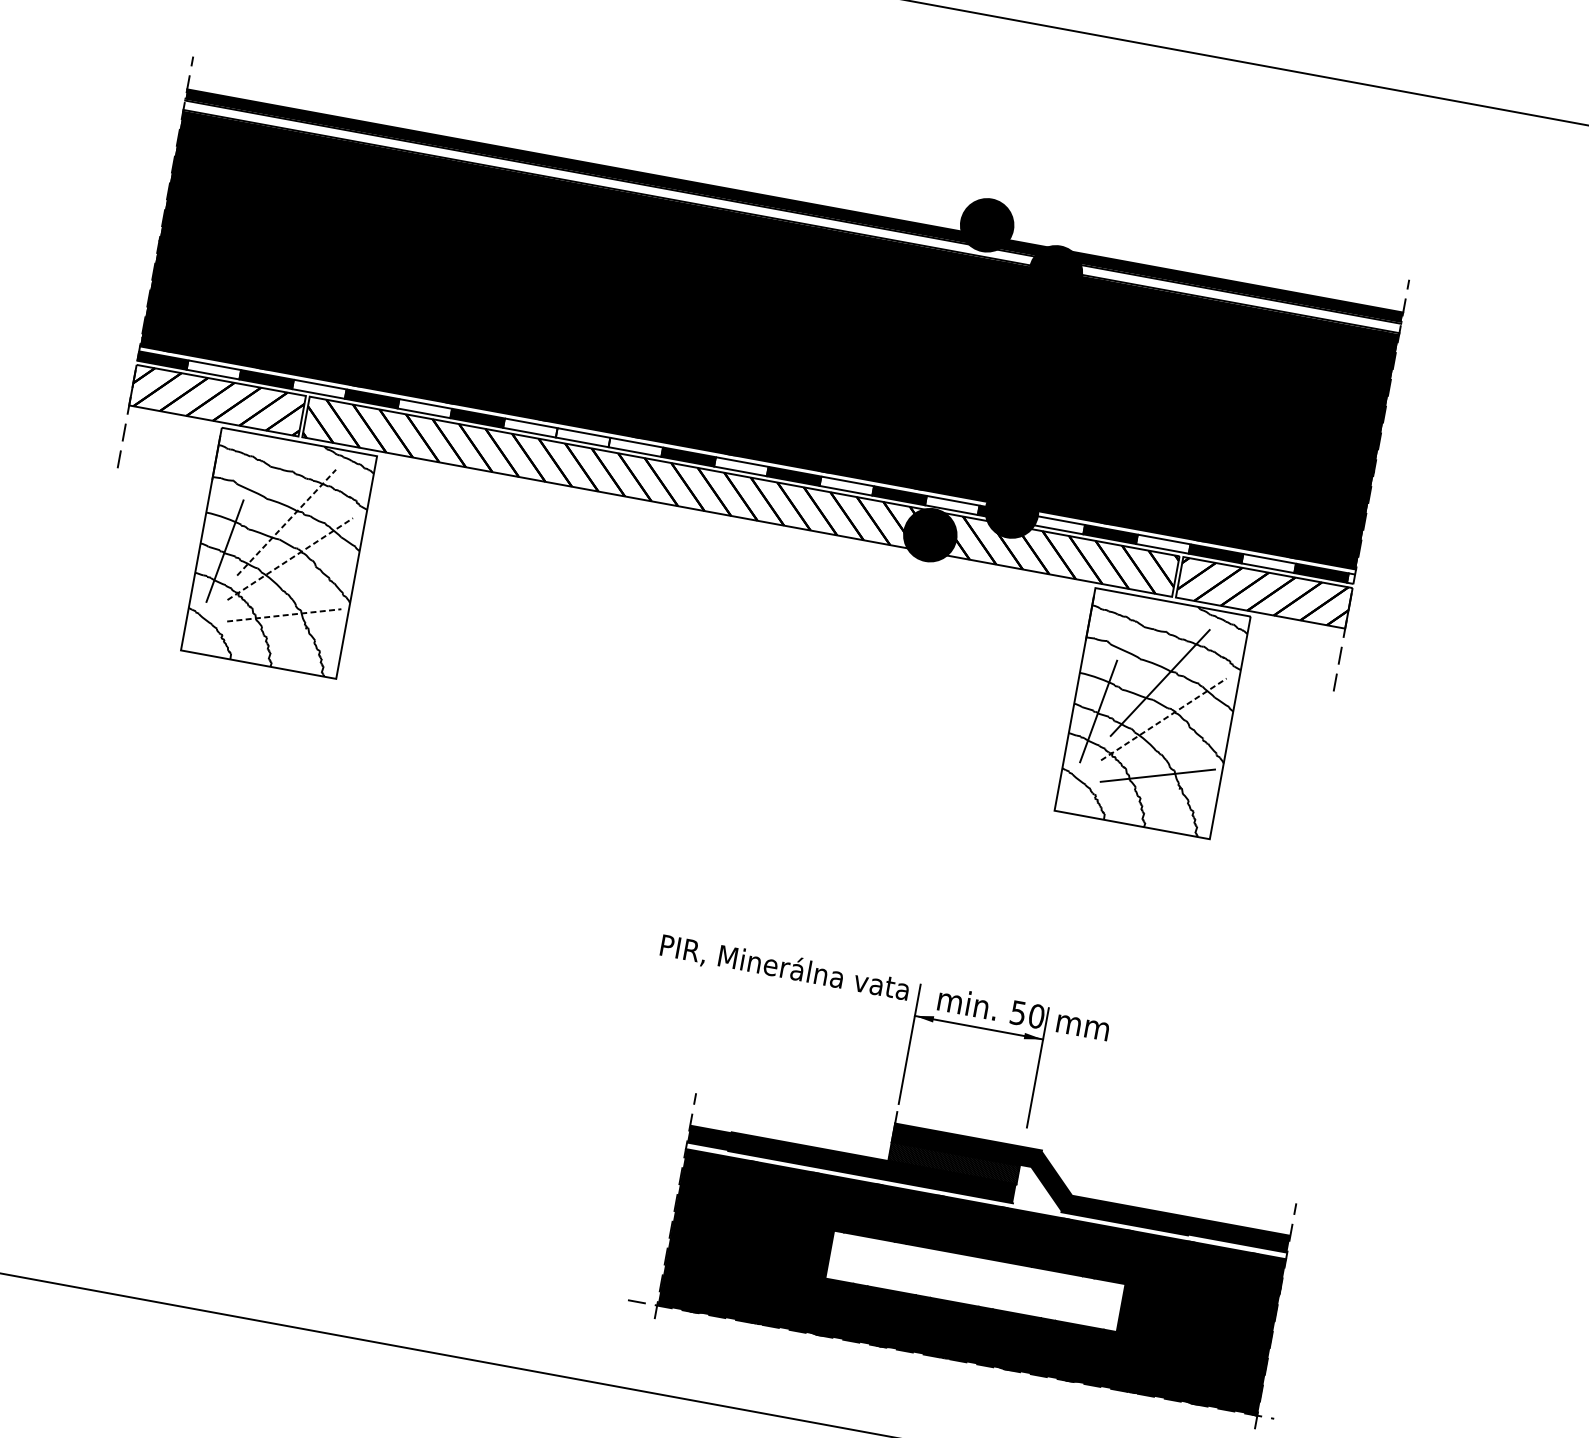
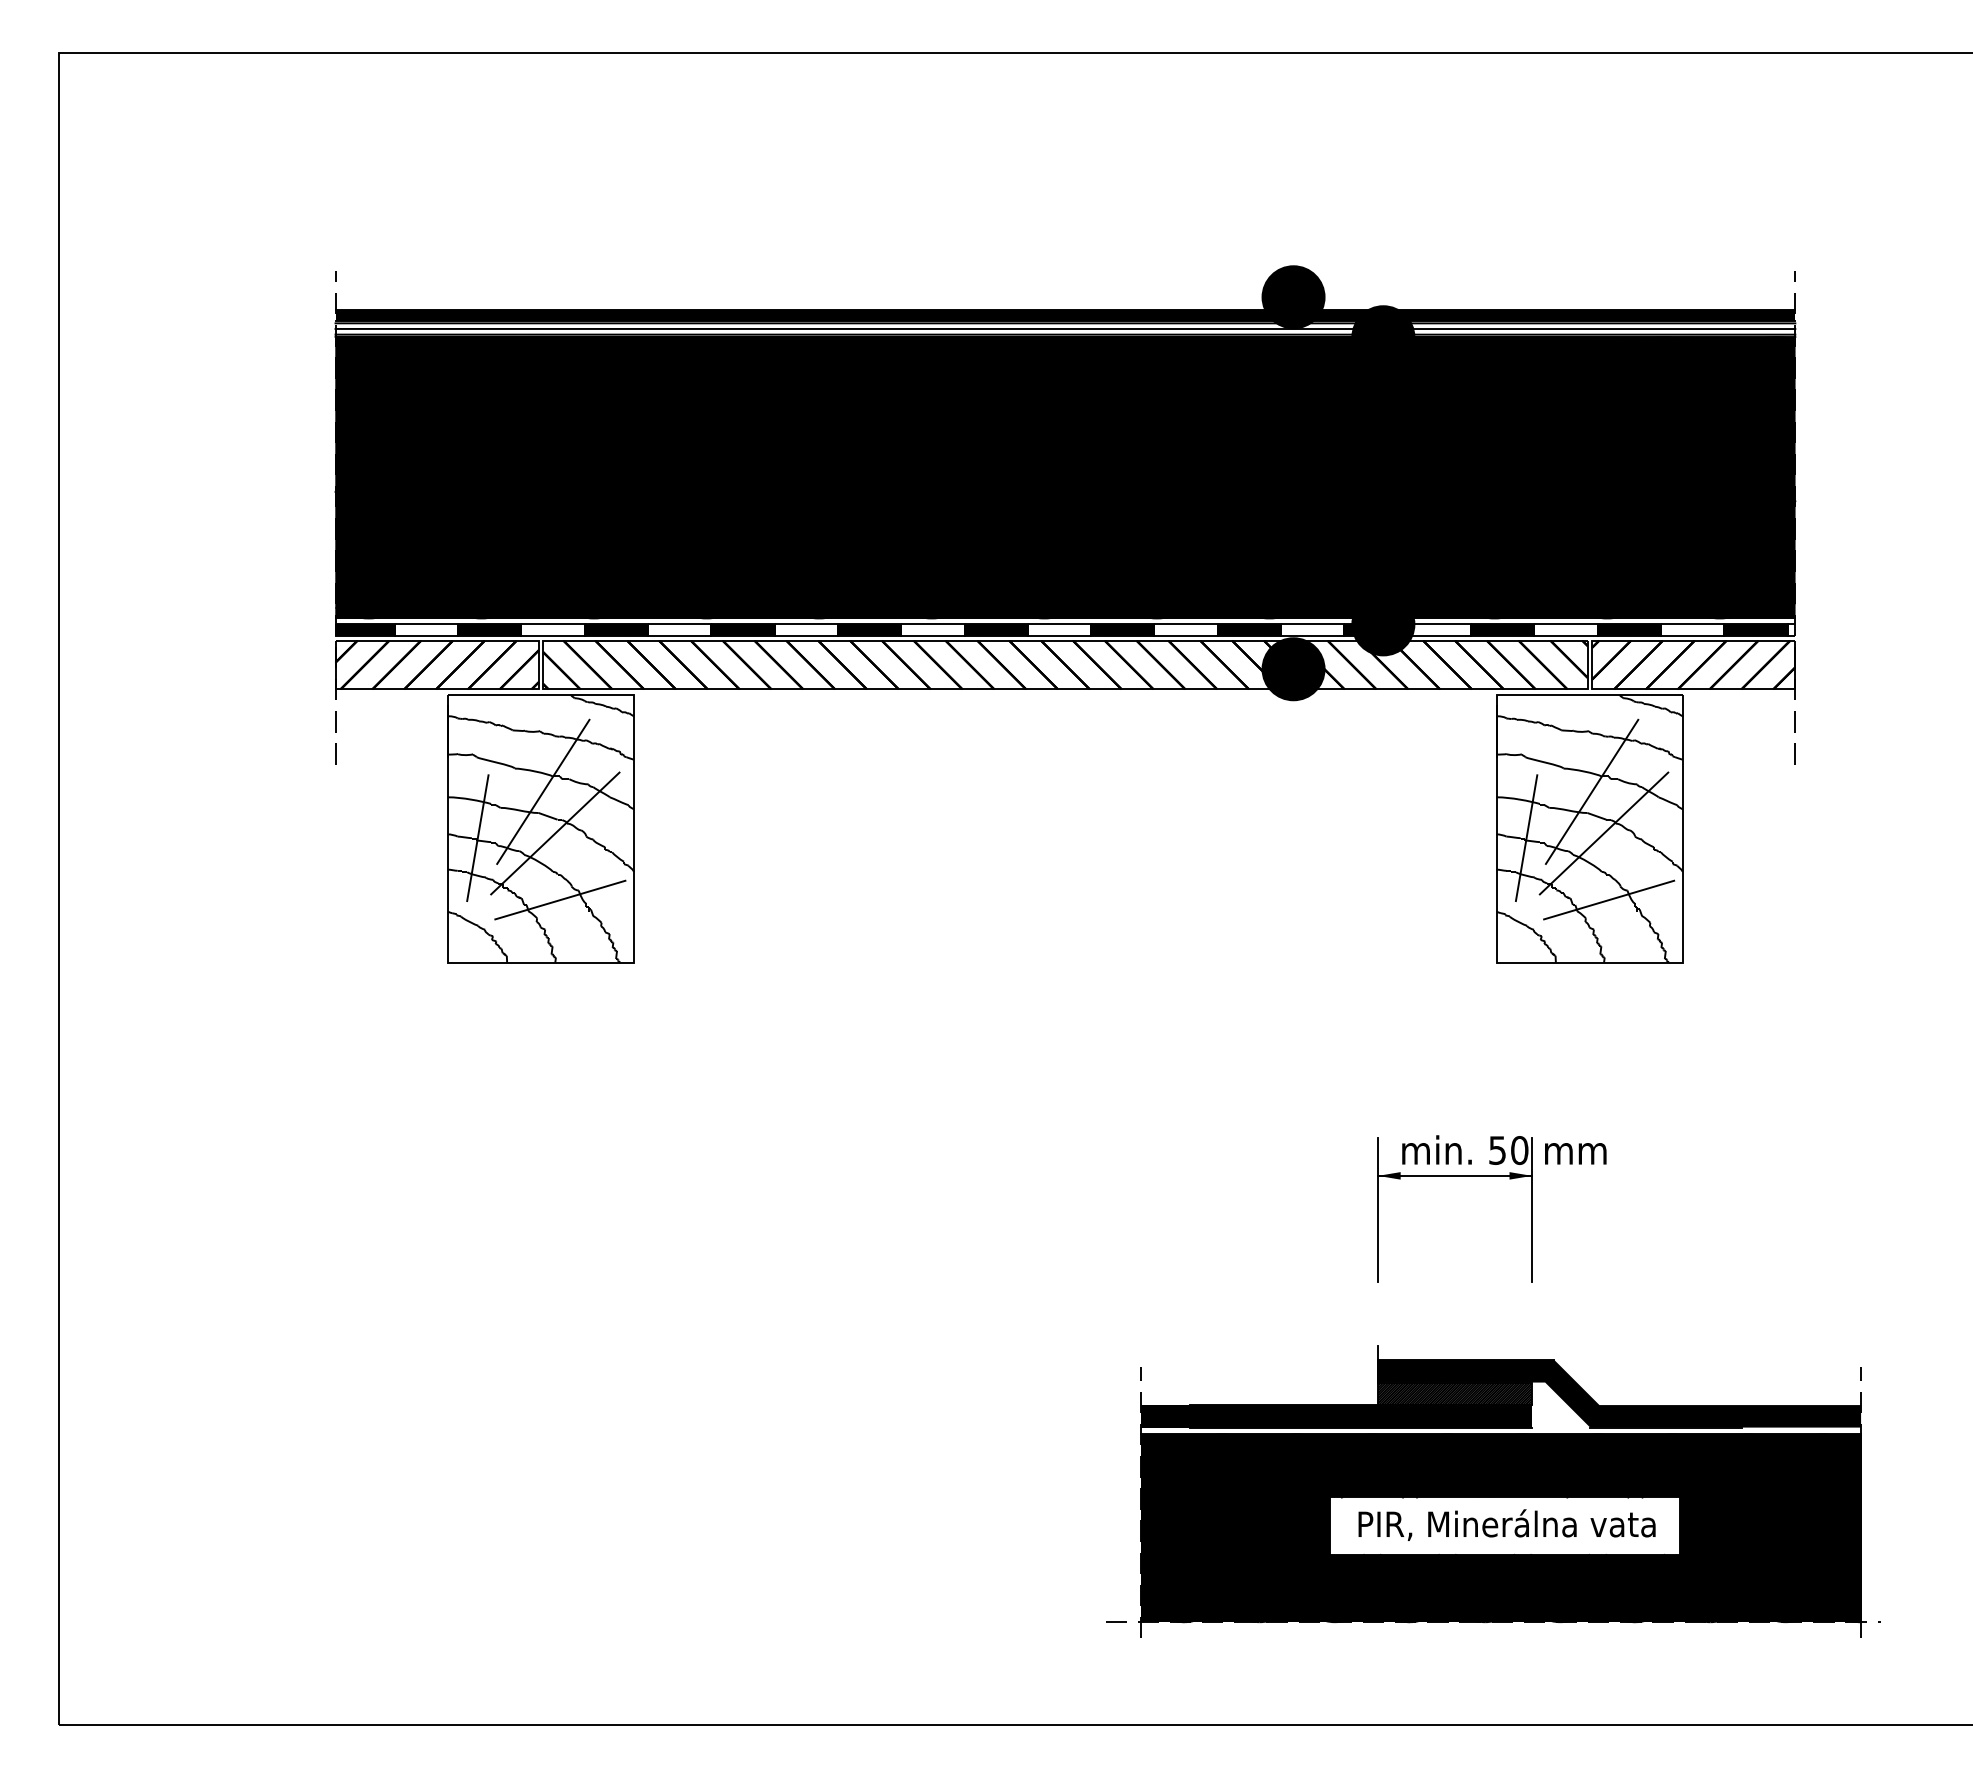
line: (792, 216) -> (1065, 328), added
fill: (583, 437) -> (869, 629), added
line: (286, 522) -> (543, 791), dashed -> solid
line: (290, 559) -> (555, 833), dashed -> solid
line: (284, 615) -> (560, 900), dashed -> solid
line: (1164, 719) -> (1604, 833), dashed -> solid
text: (784, 967) -> (1506, 1524), moved
part: (1009, 1033) -> (1491, 1176), moved

